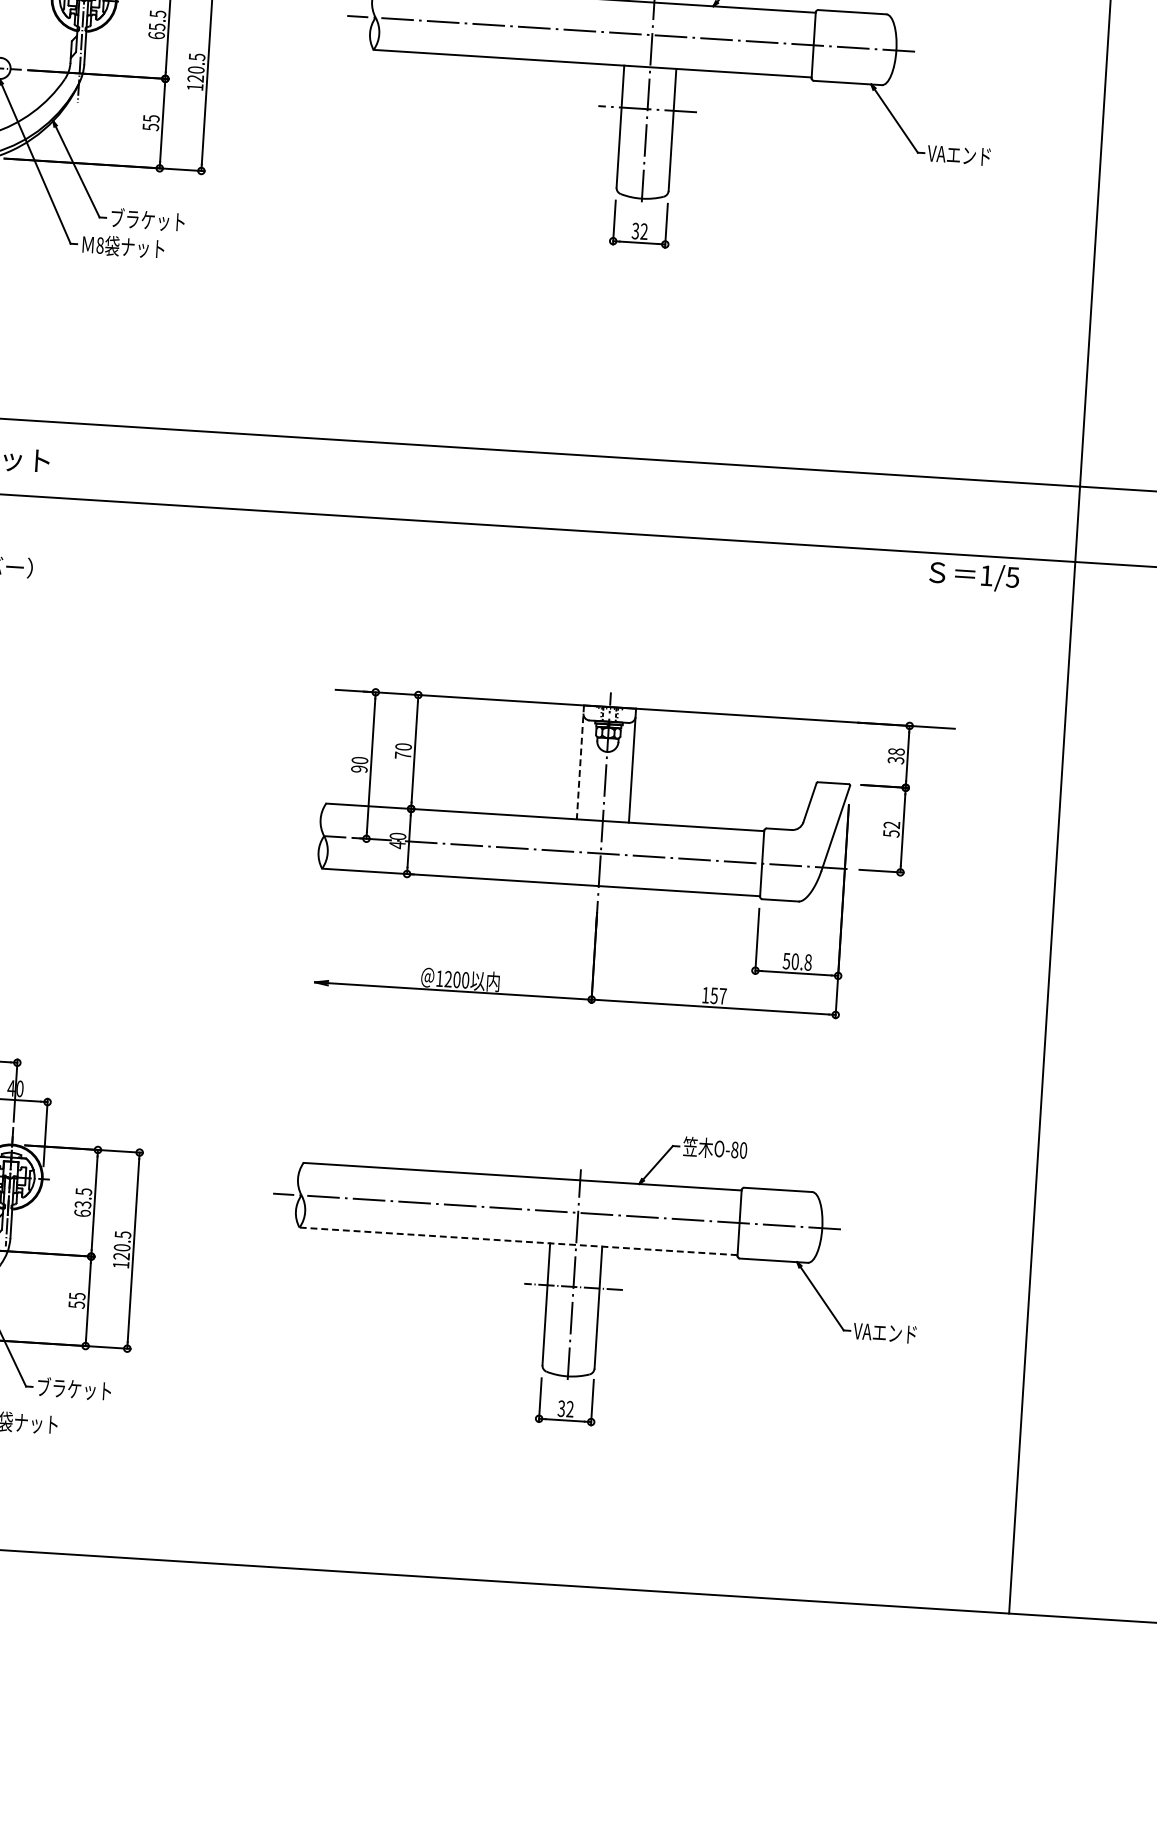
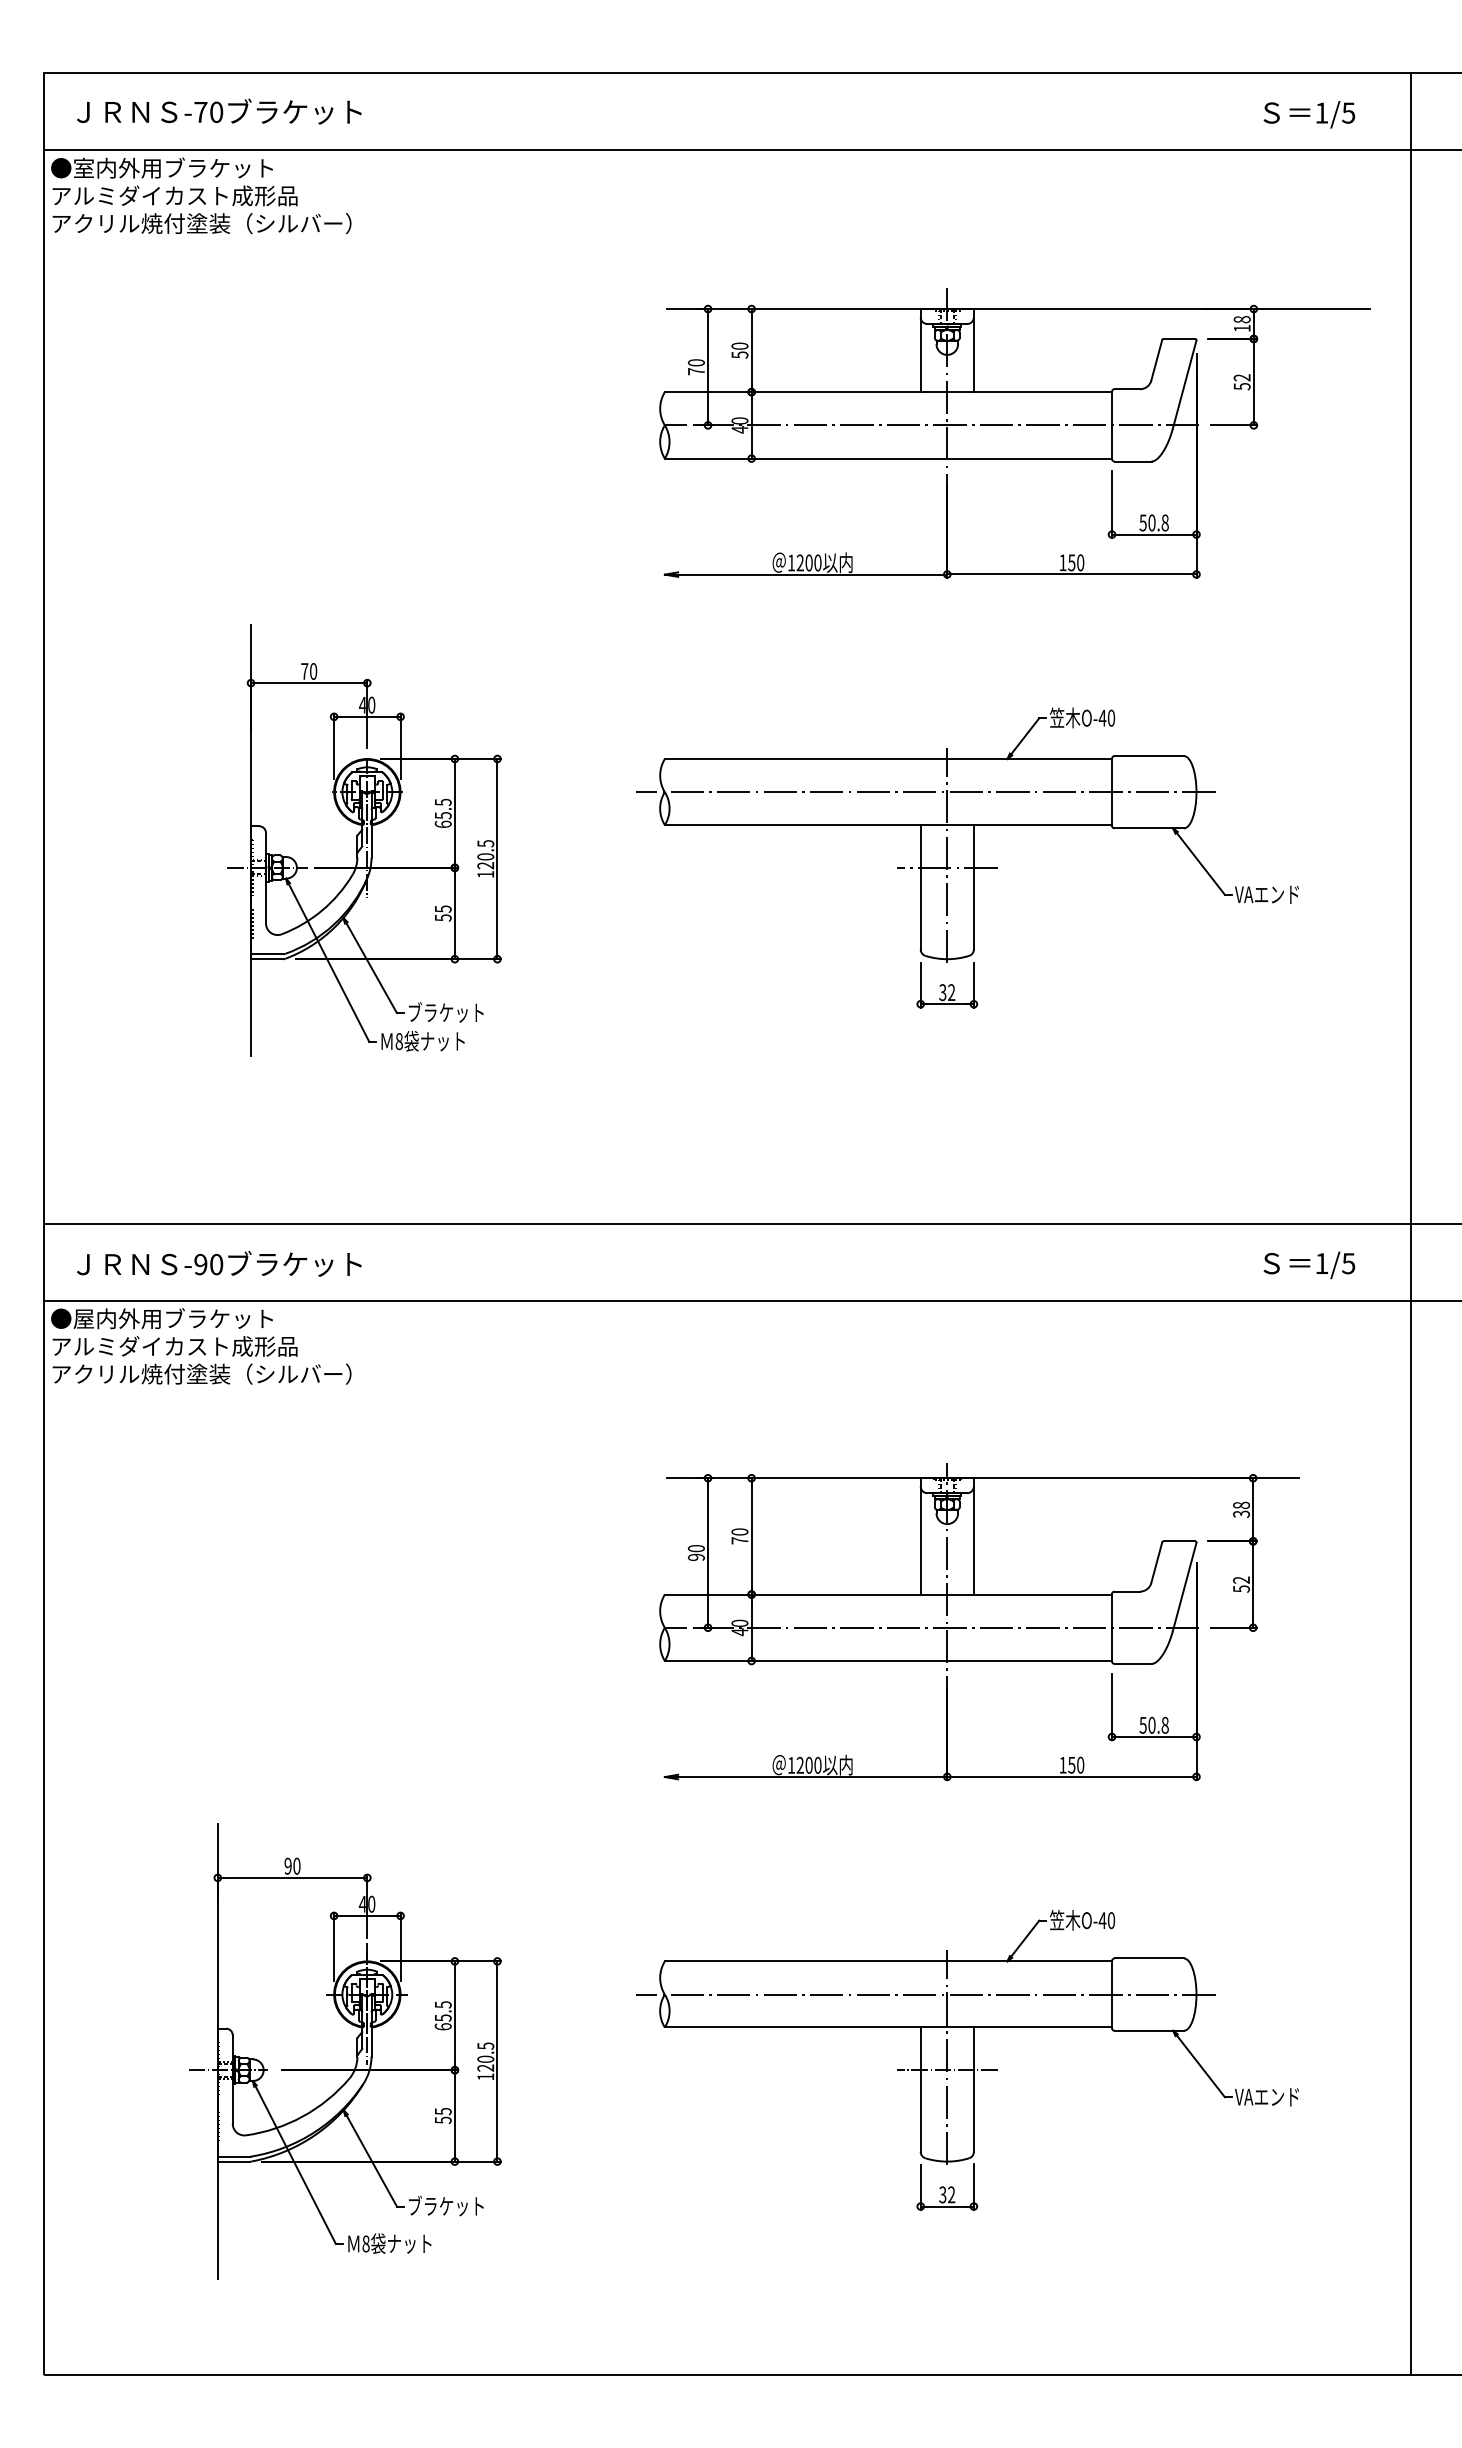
text: (974, 576) -> (1309, 1265), moved
line: (580, 762) -> (920, 1536), dashed -> solid
text: (722, 995) -> (1080, 1764), 157 -> 150
text: (734, 1149) -> (1102, 1920), O-80 -> O-40
text: (82, 1204) -> (442, 2017), 63.5 -> 65.5
line: (518, 1241) -> (888, 2027), dashed -> solid

